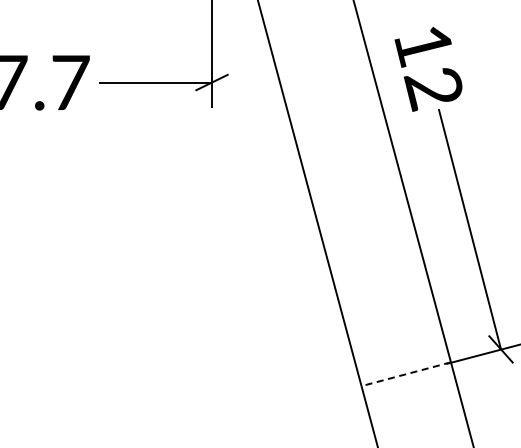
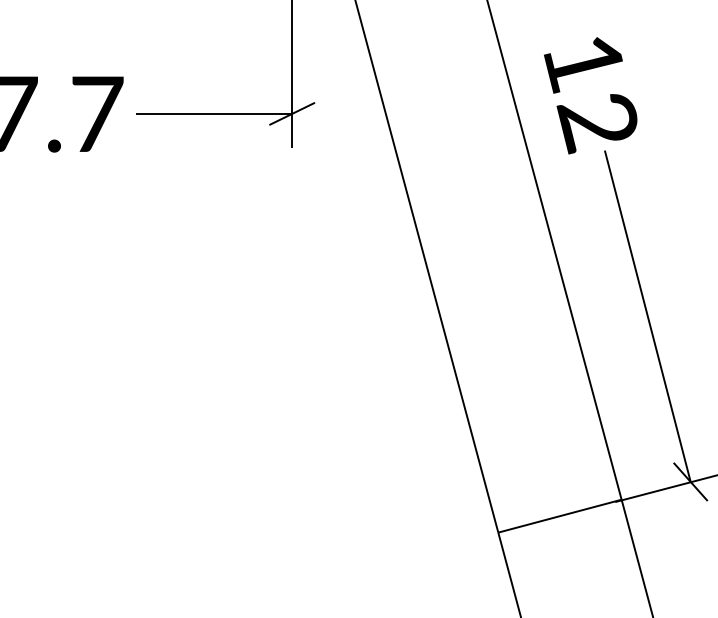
line: (405, 374) -> (558, 516), dashed -> solid

